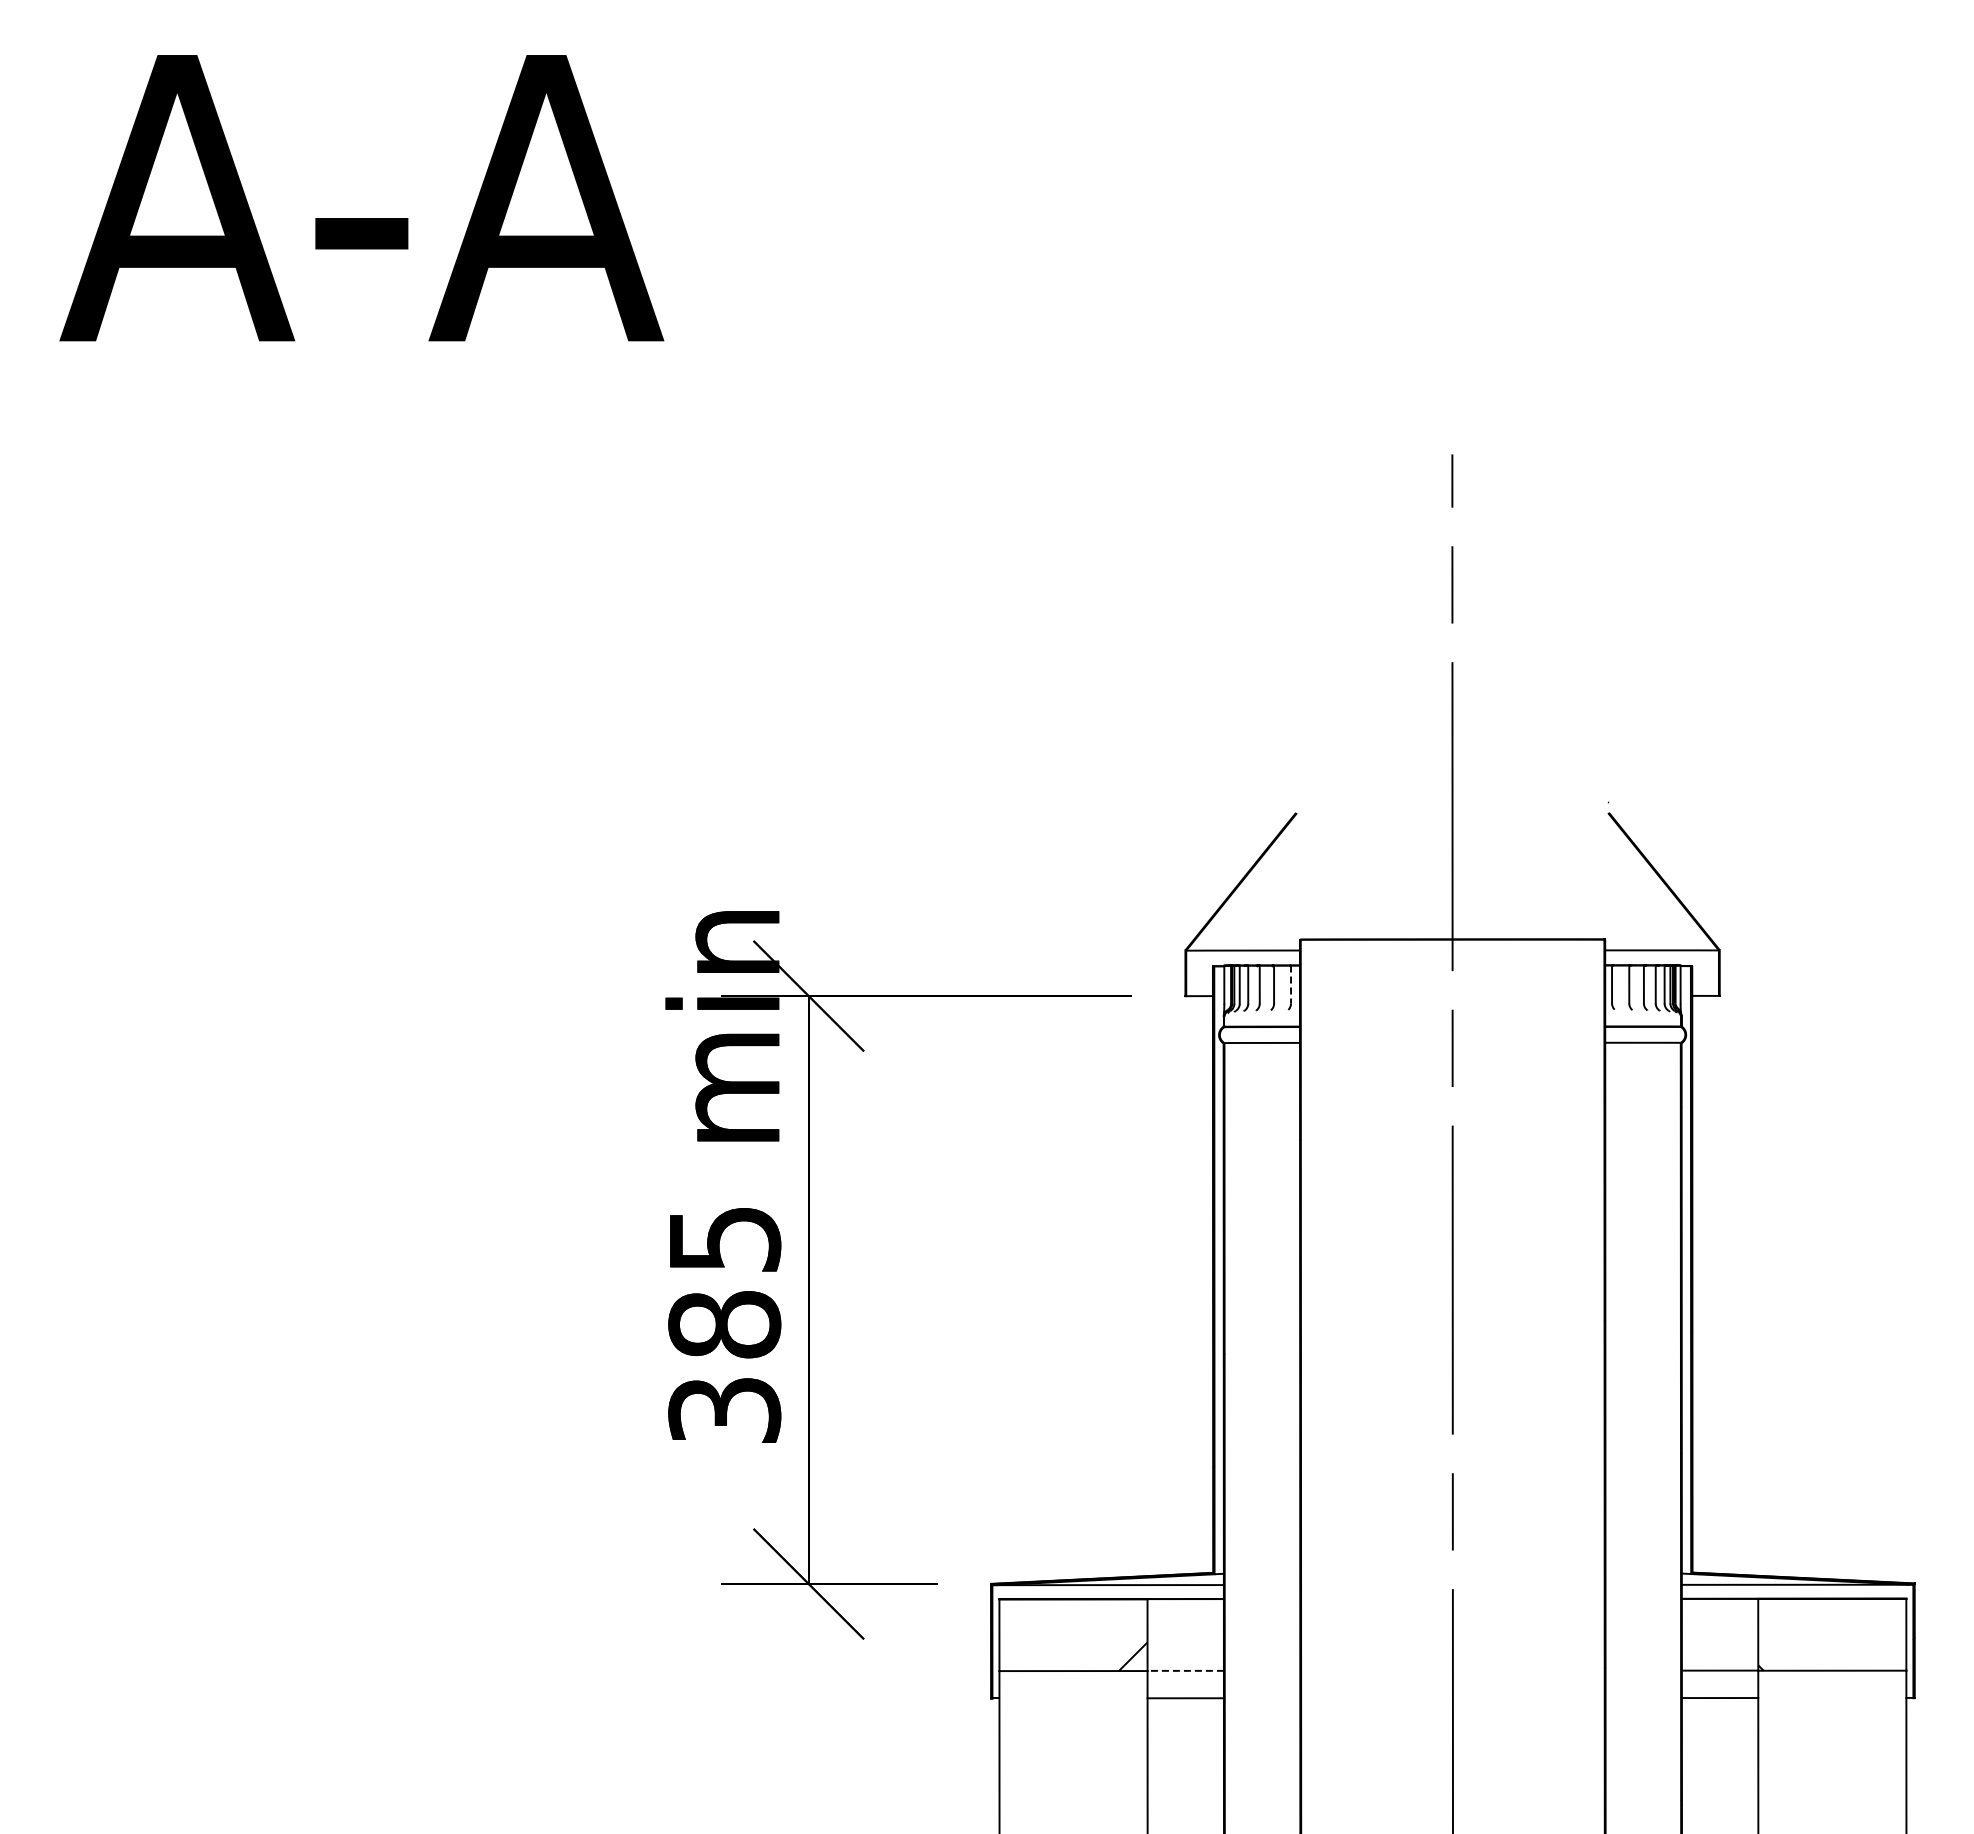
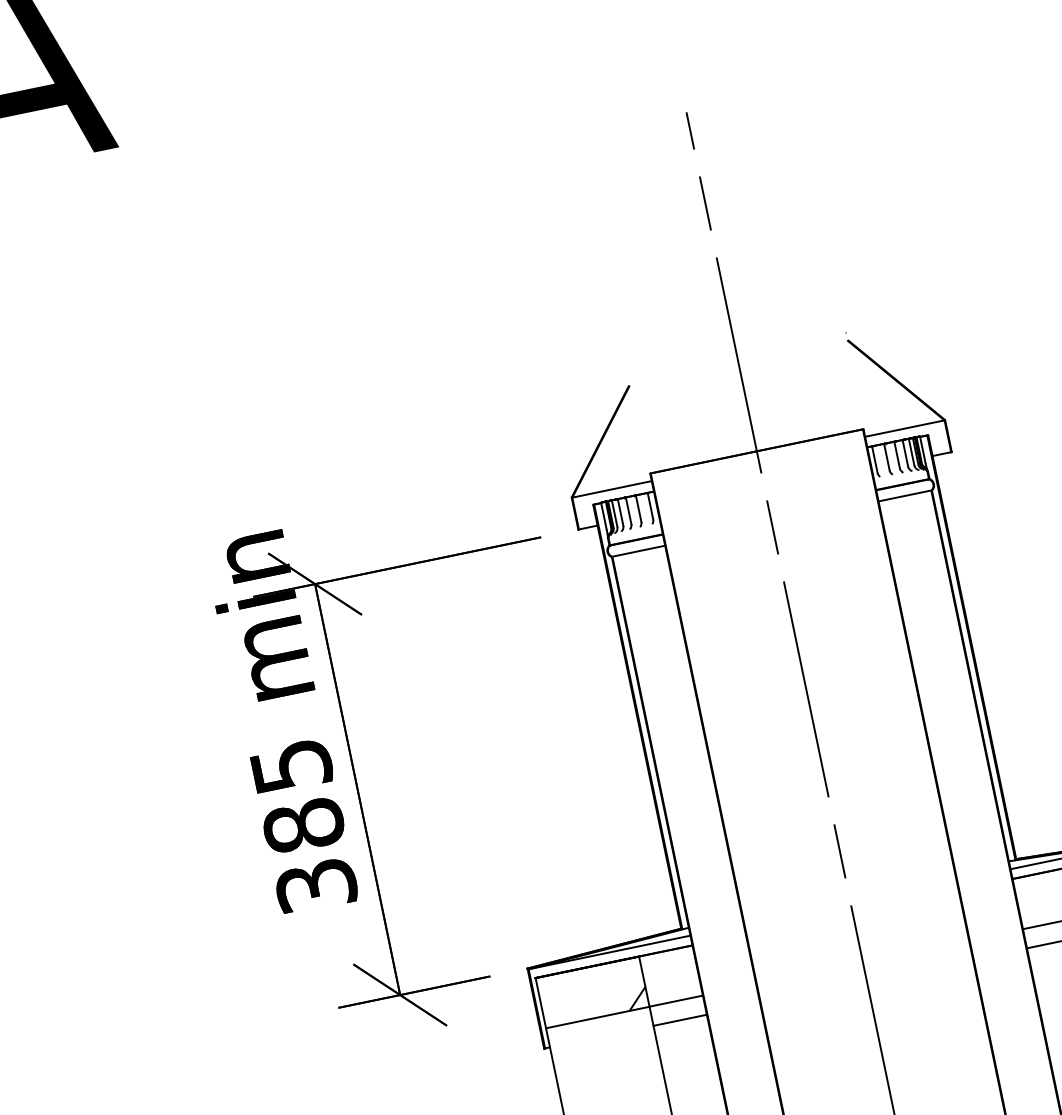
line: (1291, 985) -> (650, 506), dashed -> solid
line: (1185, 1670) -> (676, 1000), dashed -> solid

